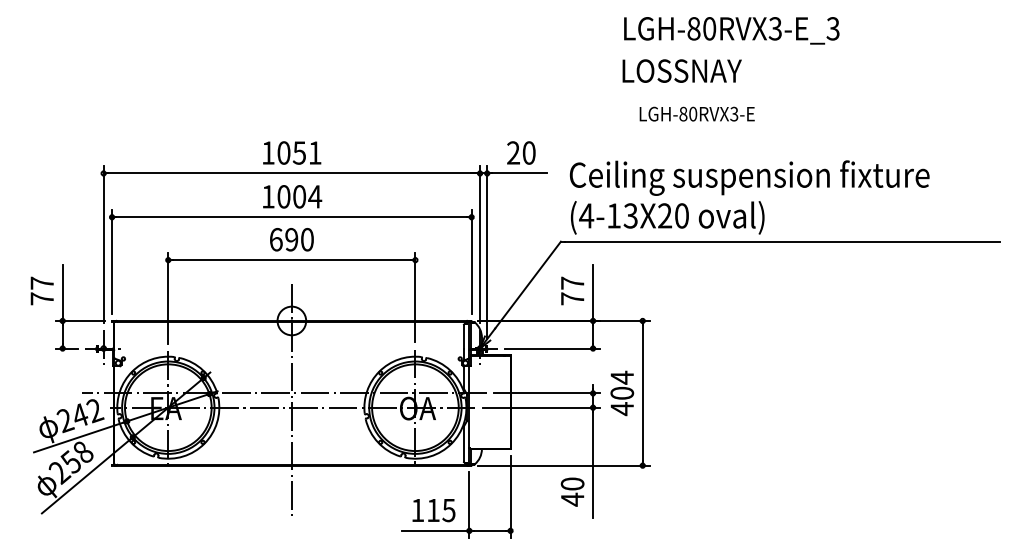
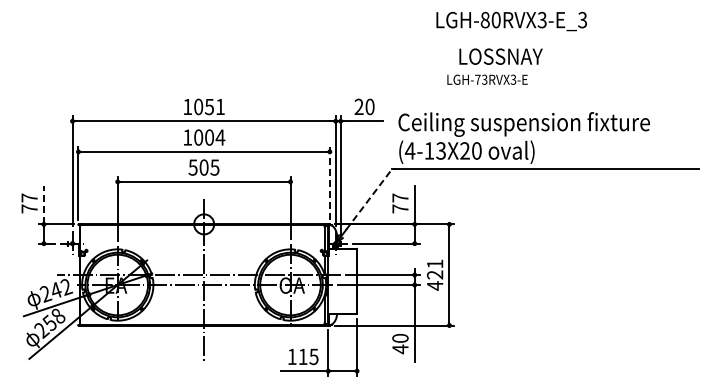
text: (681, 70) -> (500, 56), moved
text: (688, 113) -> (481, 79), LGH-80RVX3-E -> LGH-73RVX3-E
text: (290, 239) -> (203, 167), 690 -> 505
line: (471, 261) -> (329, 182), solid -> dashed
line: (528, 283) -> (369, 198), solid -> dashed
line: (62, 292) -> (43, 204), solid -> dashed
text: (622, 385) -> (435, 269), 404 -> 421

